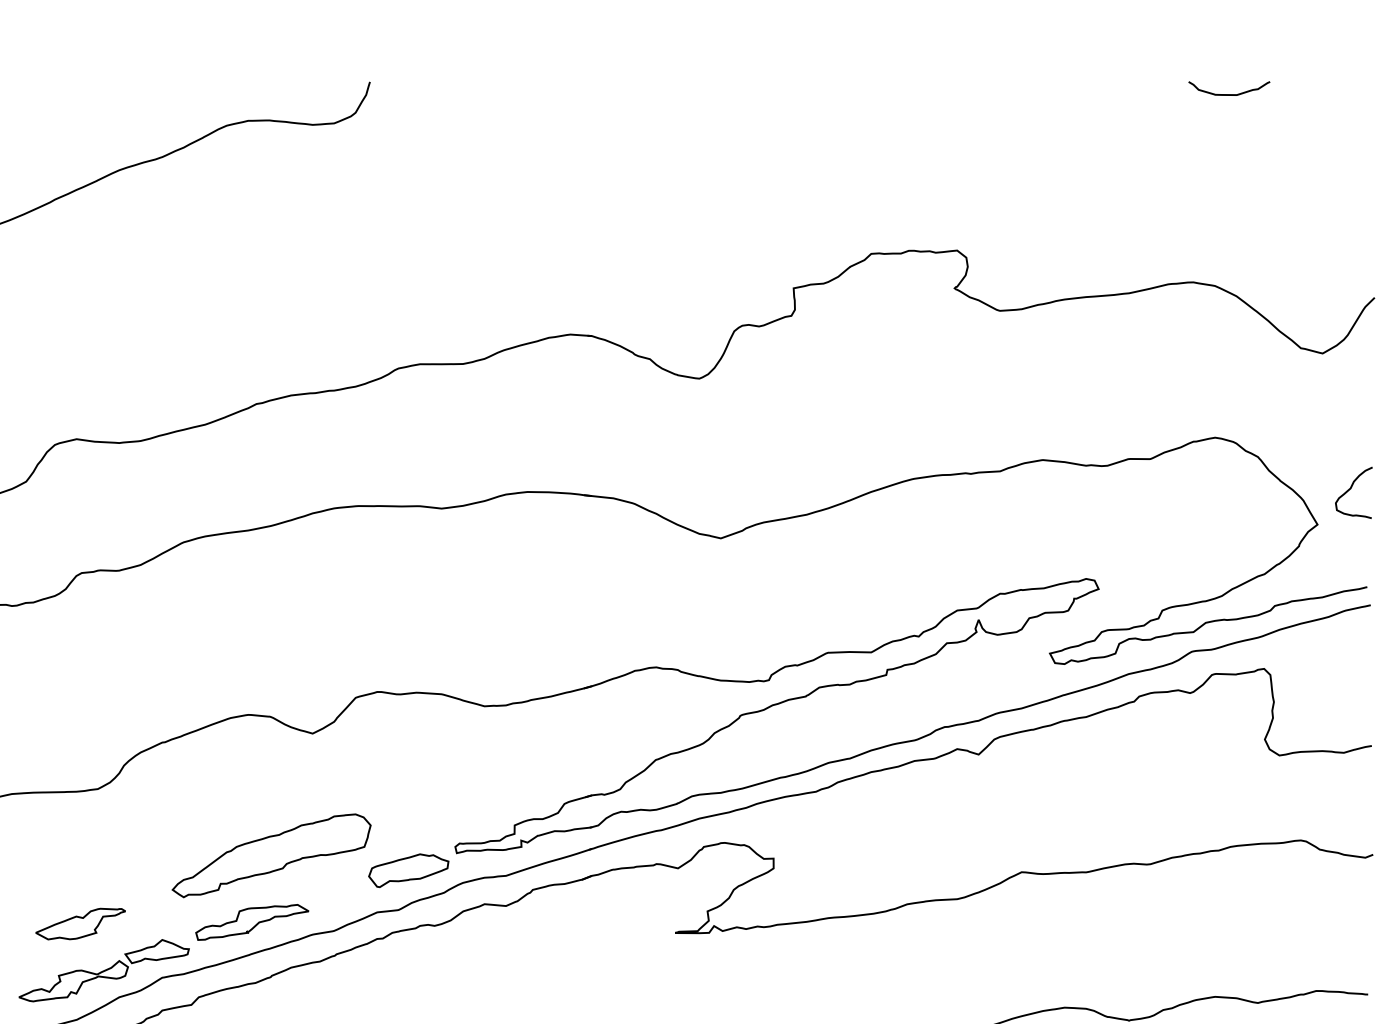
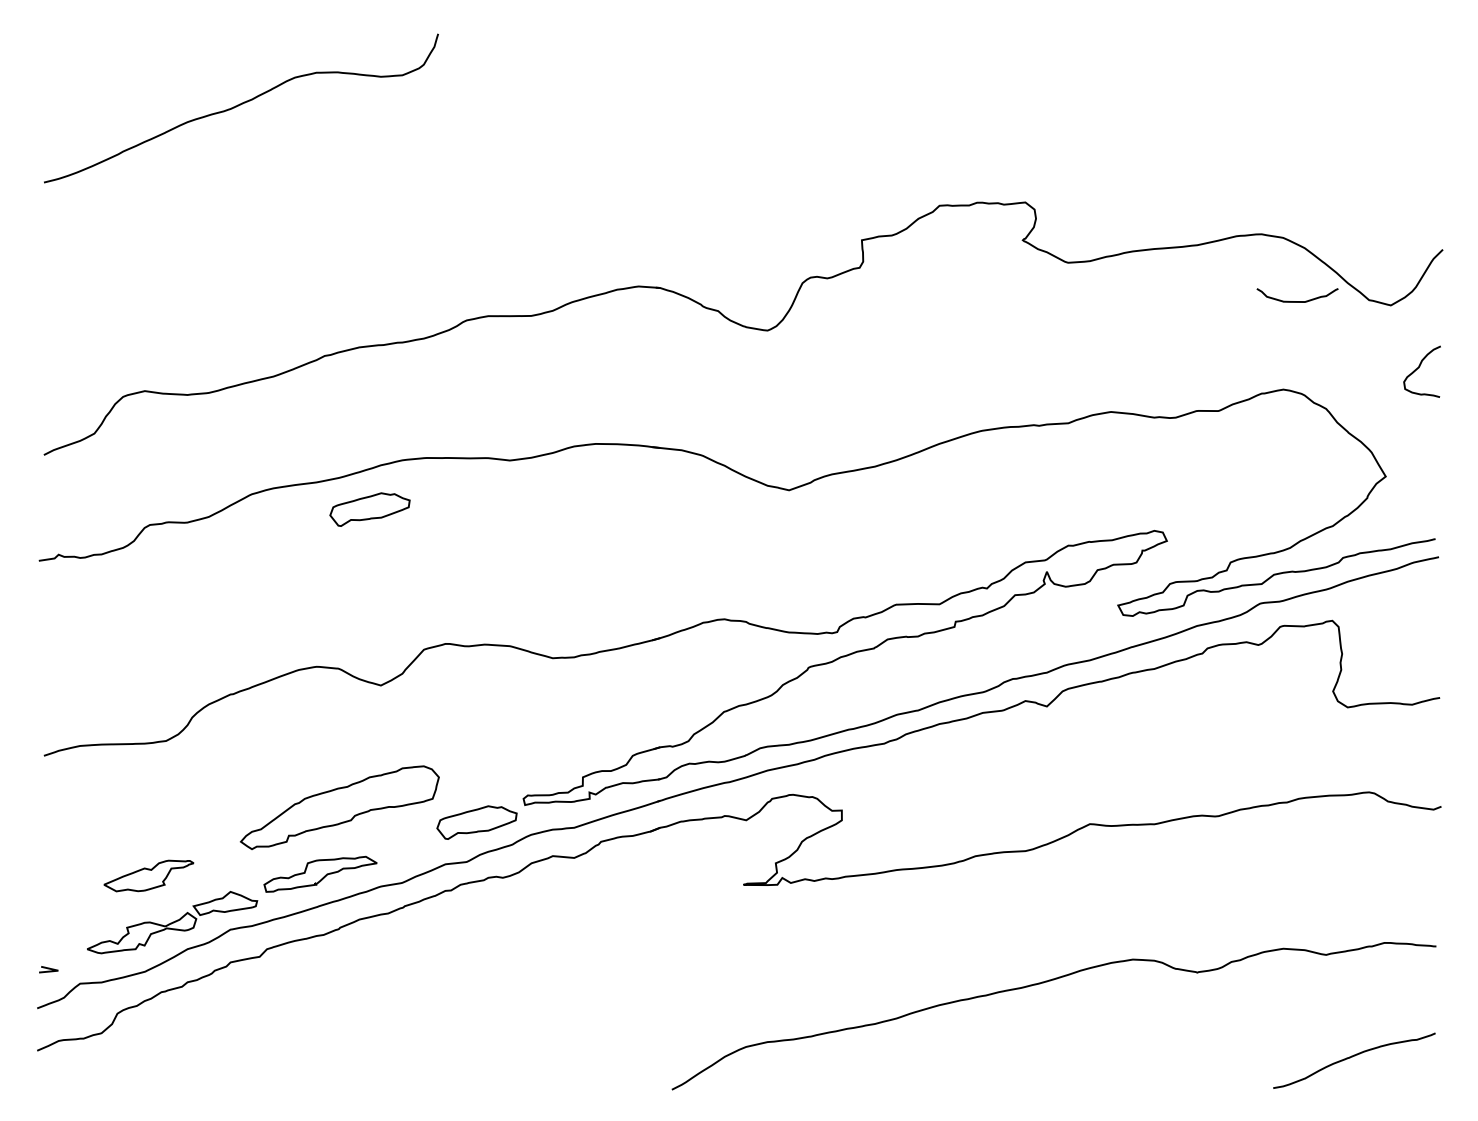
curve: (1229, 94) -> (1297, 301), moved
curve: (1351, 489) -> (1419, 368), moved
part: (301, 557) -> (369, 509), added

